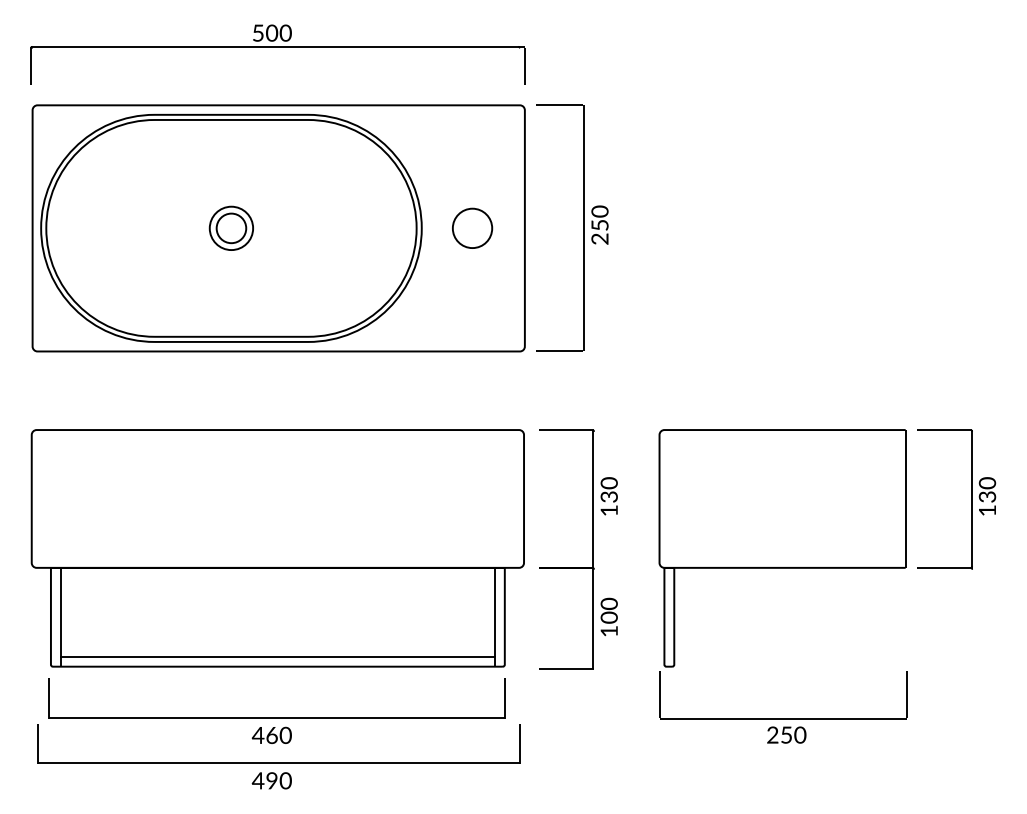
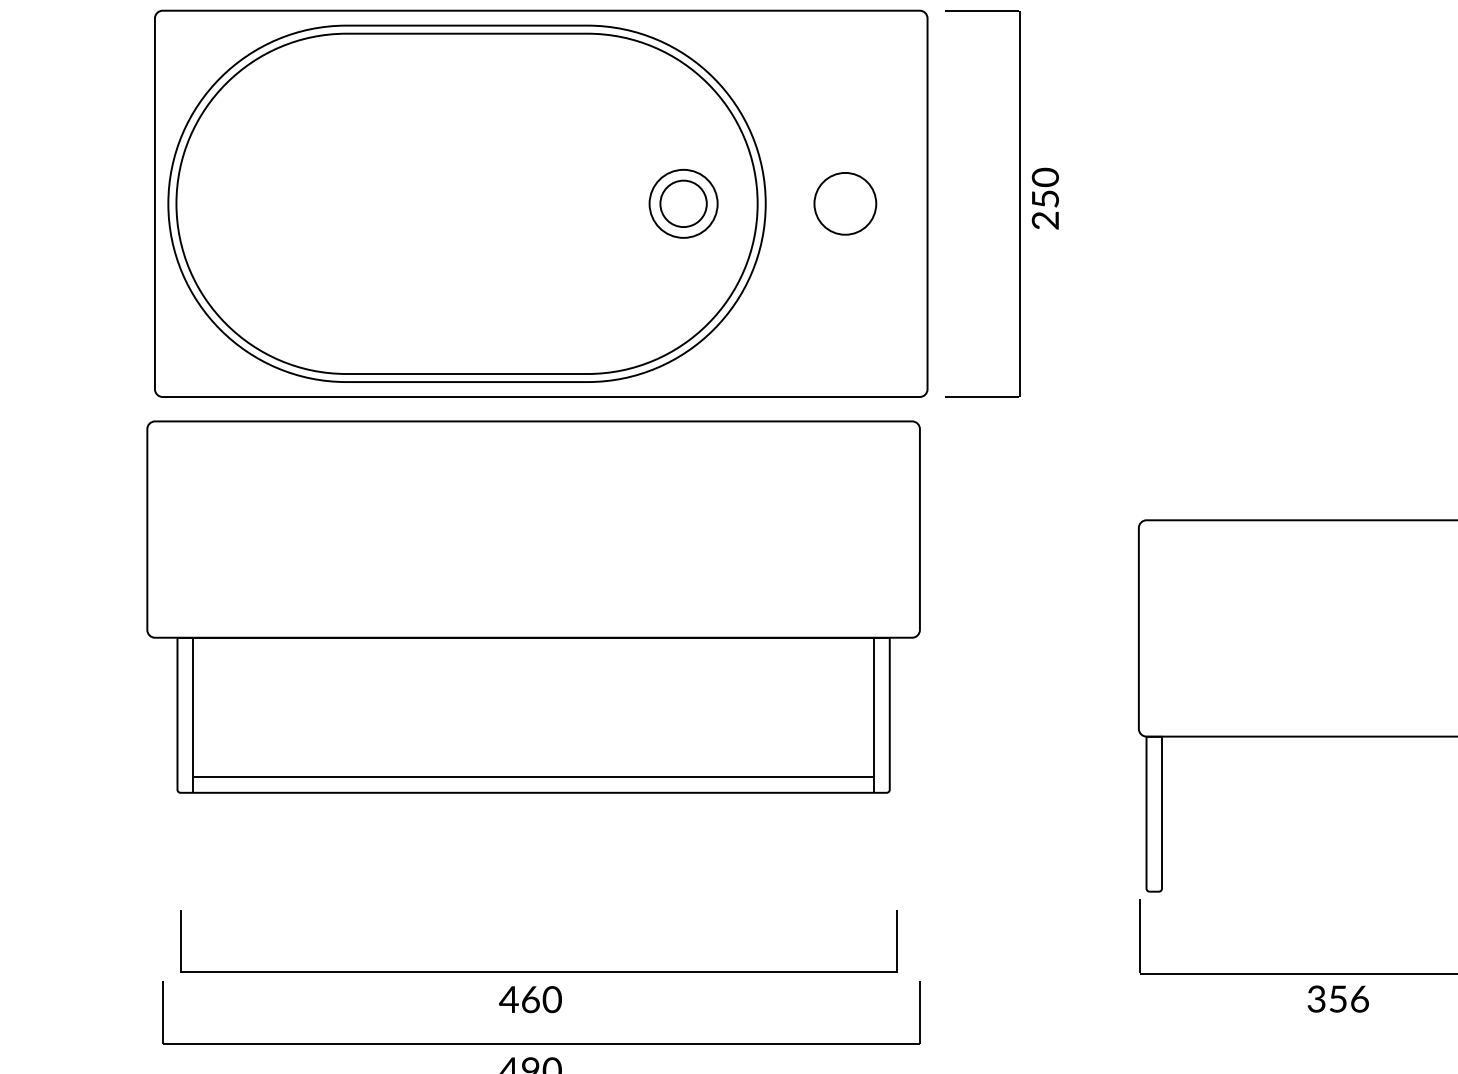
part: (230, 227) -> (682, 202), moved
part: (277, 548) -> (533, 607), moved
part: (592, 549) -> (1033, 707), removed
text: (786, 734) -> (1338, 998), 250 -> 356

